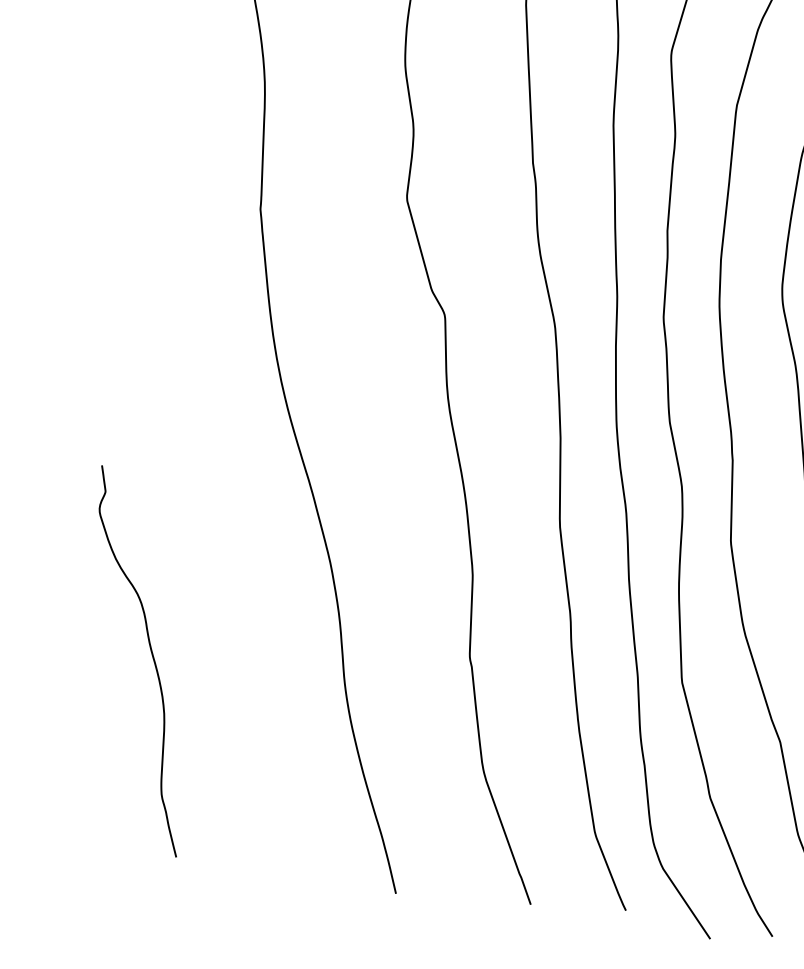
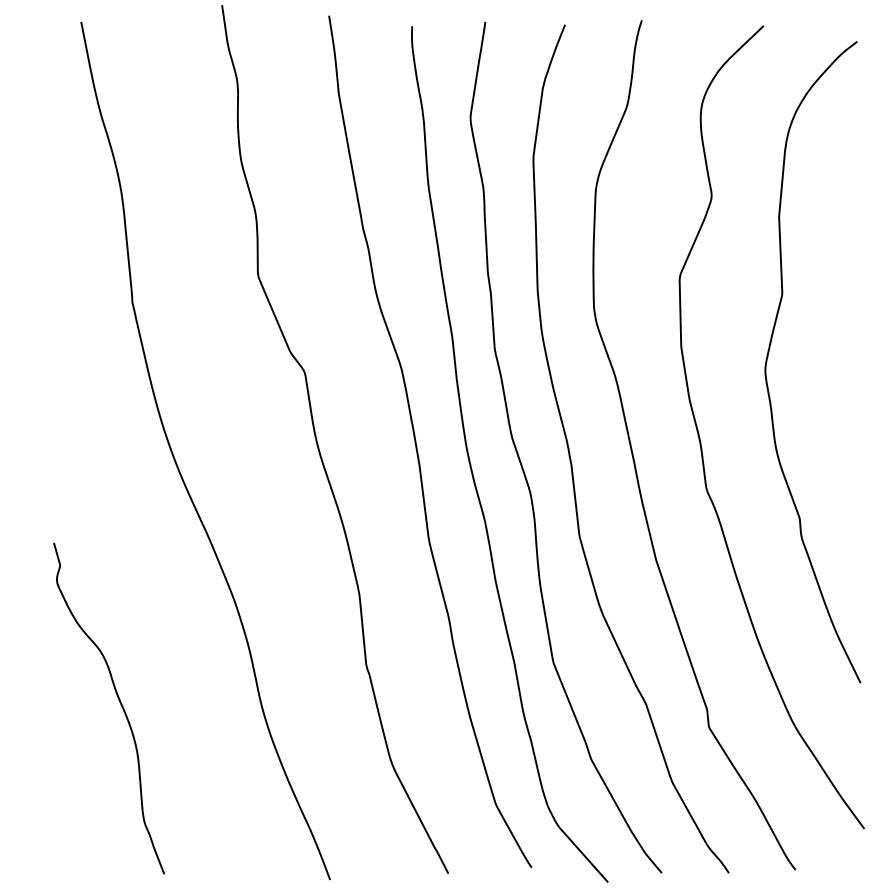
curve: (152, 659) -> (120, 705), moved

